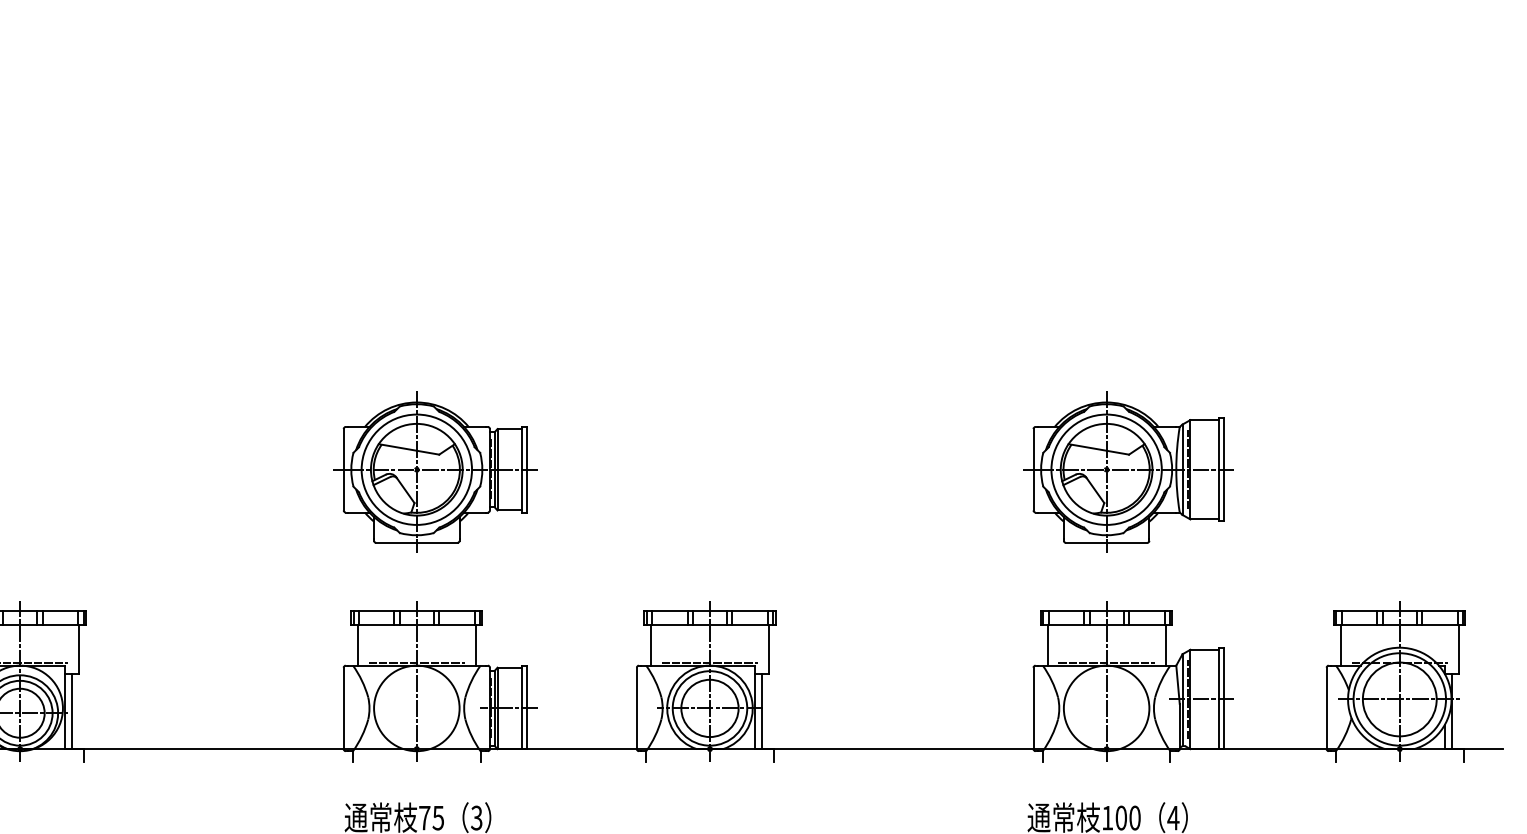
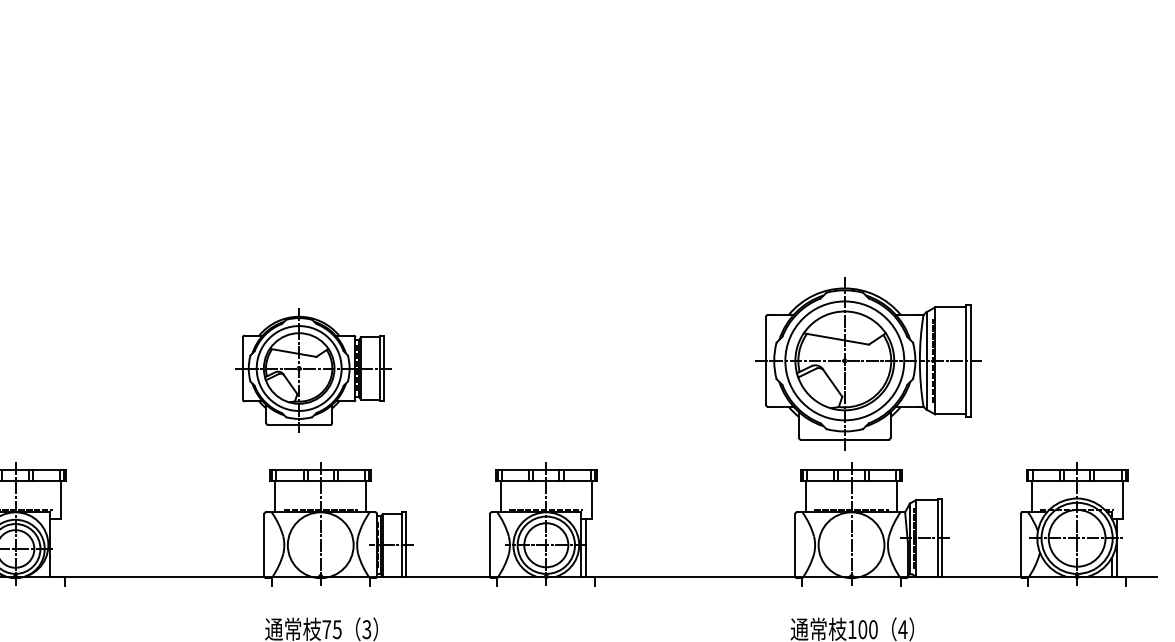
part: (435, 471) -> (313, 369), moved
part: (1128, 471) -> (868, 362), size x1.4
line: (72, 711) -> (55, 547), removed

